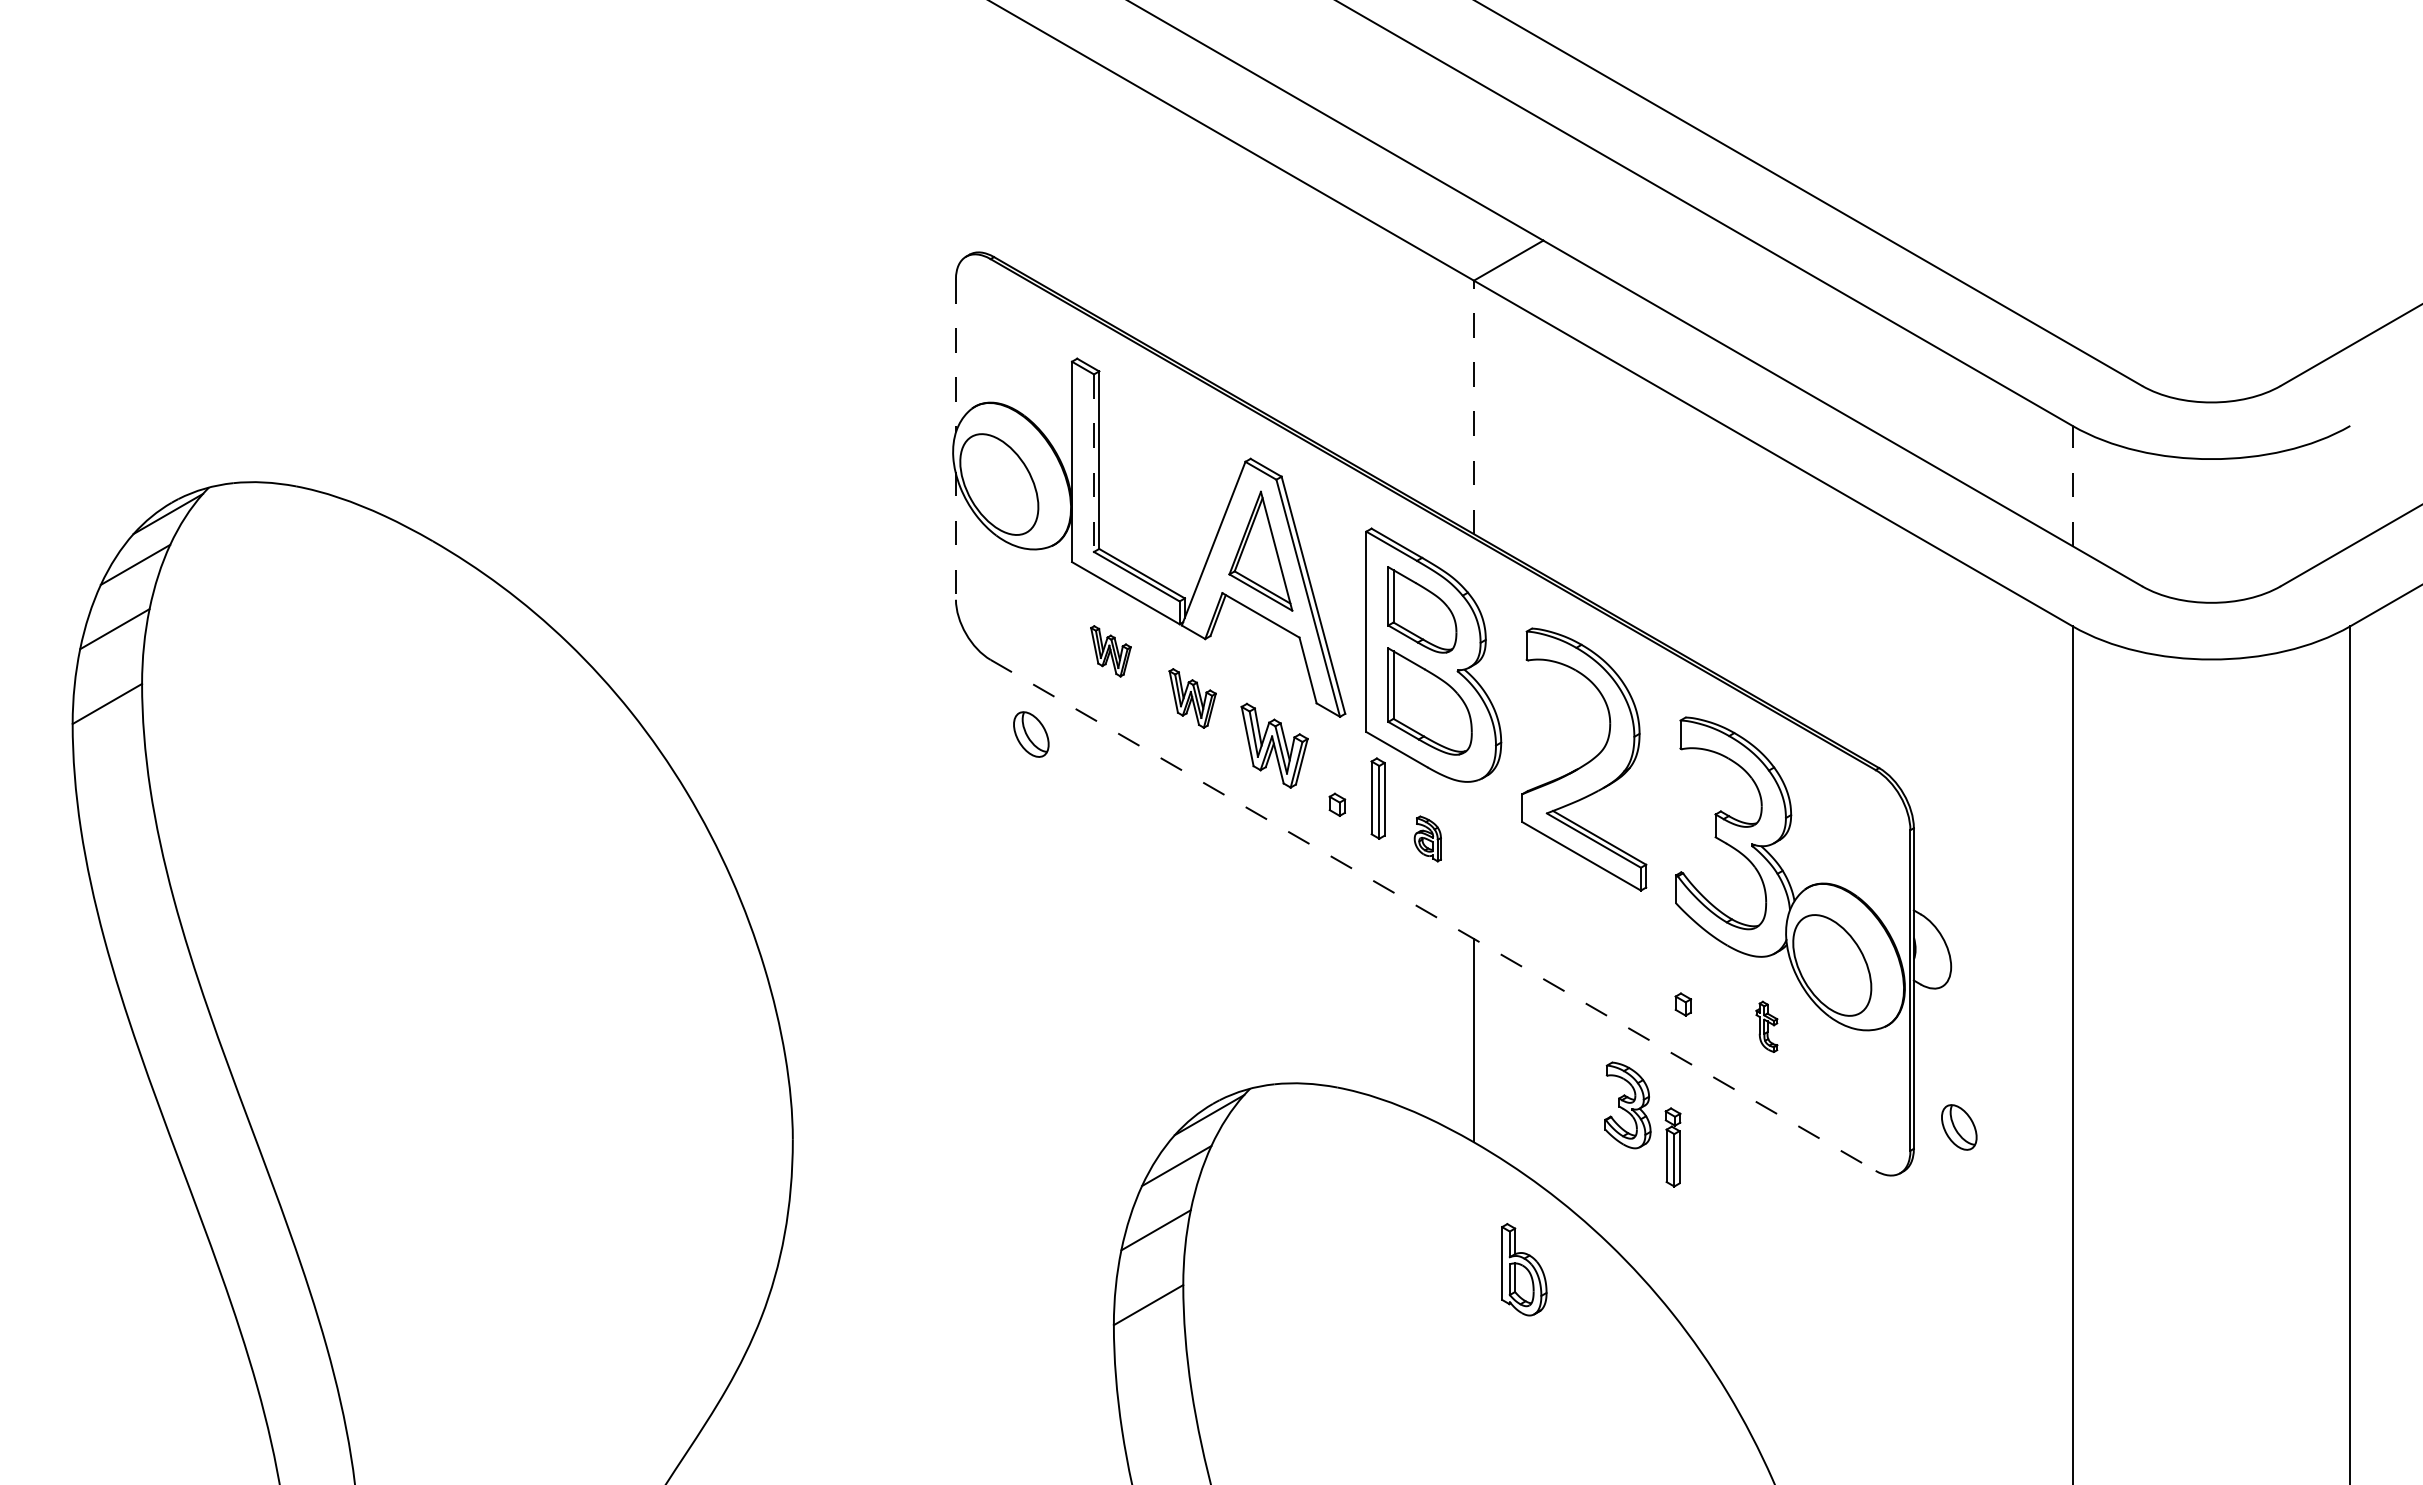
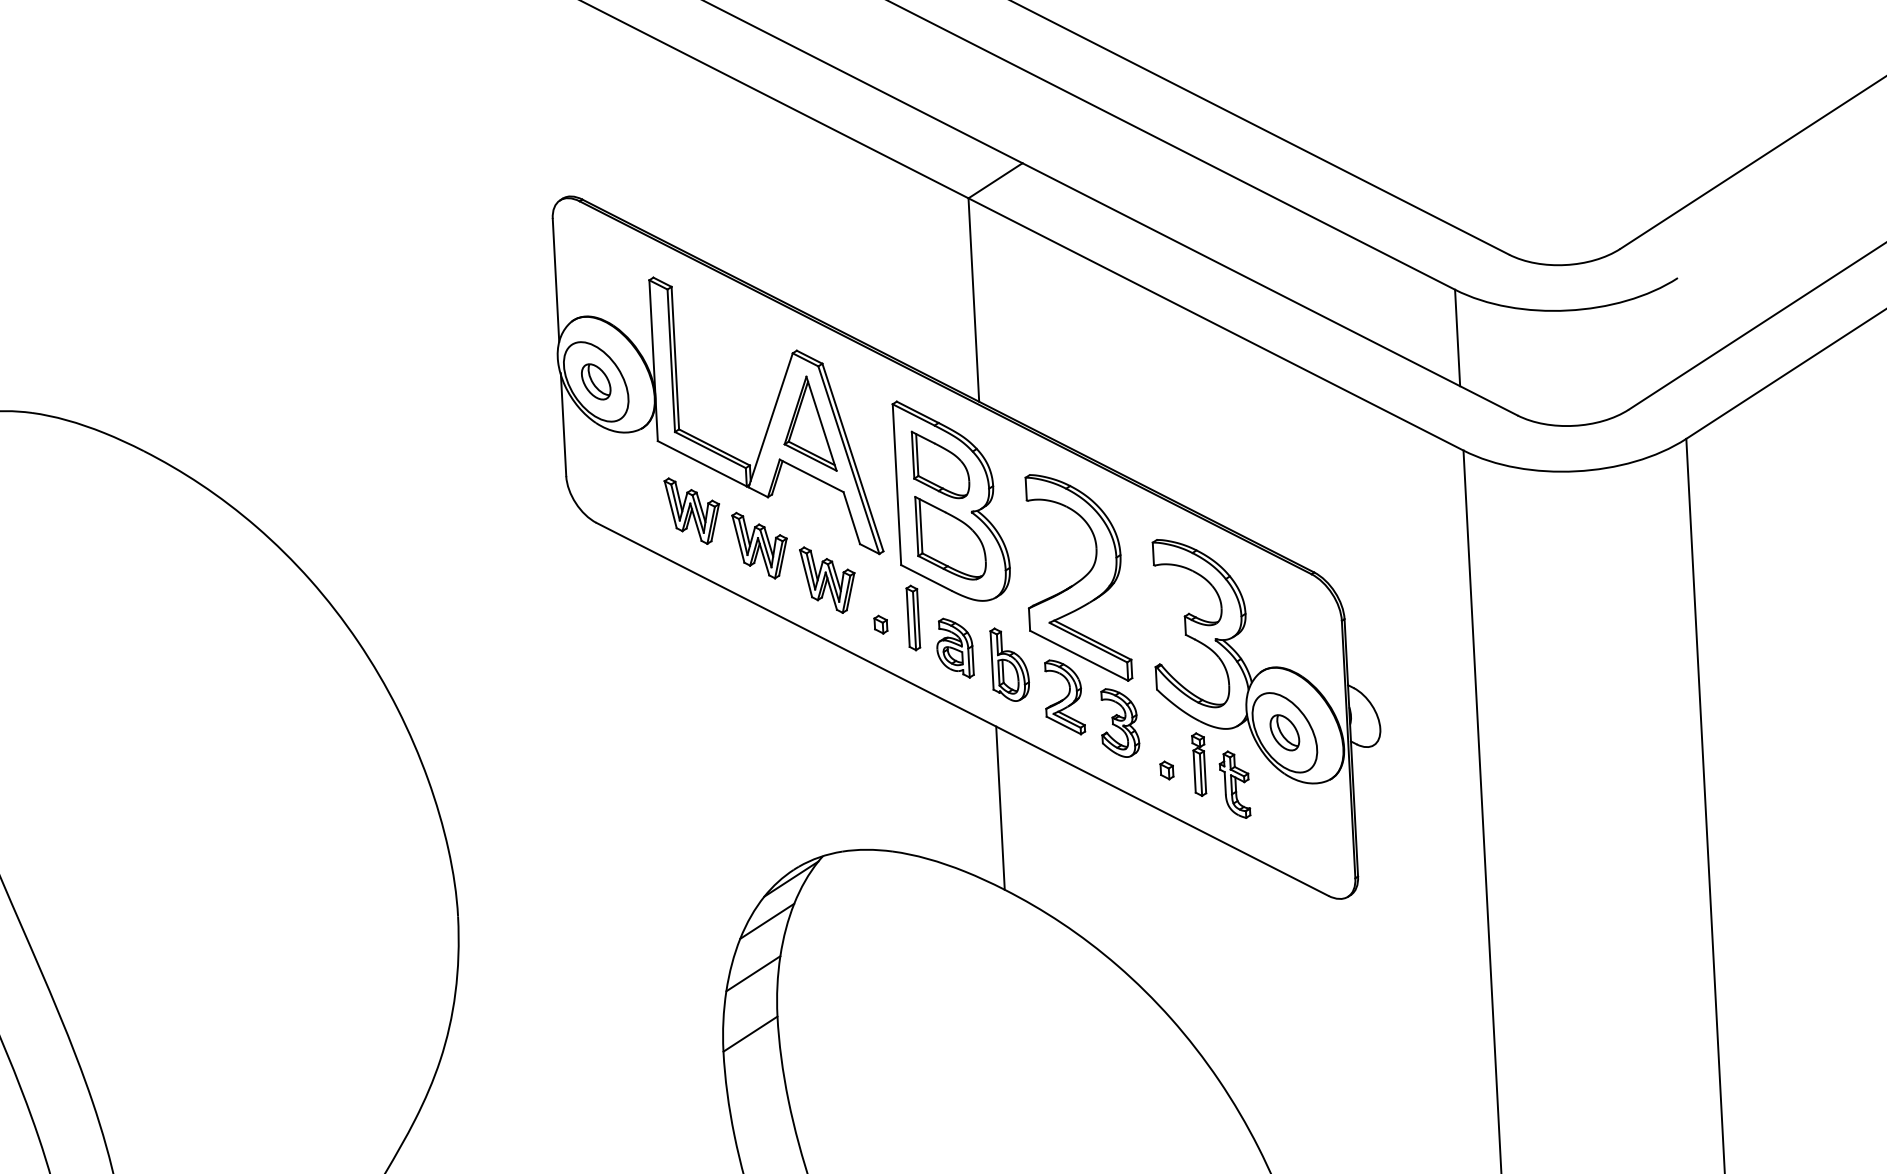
line: (955, 355) -> (555, 280), dashed -> solid
line: (1473, 407) -> (973, 300), dashed -> solid
line: (1094, 463) -> (671, 361), dashed -> solid
line: (2072, 485) -> (1457, 337), dashed -> solid
line: (955, 536) -> (563, 425), dashed -> solid
part: (1110, 651) -> (692, 511), size x1.67
part: (1192, 698) -> (760, 545), size x1.43
part: (1031, 734) -> (596, 381), moved
part: (1427, 838) -> (954, 647), size x1.67
part: (1560, 906) -> (1064, 696), added
line: (1433, 915) -> (962, 709), dashed -> solid
part: (1766, 1026) -> (1234, 784), size x1.67
part: (1627, 1105) -> (1119, 722), moved
part: (1959, 1127) -> (1285, 732), moved
part: (1672, 1147) -> (1199, 764), moved
part: (1524, 1269) -> (1010, 664), moved

